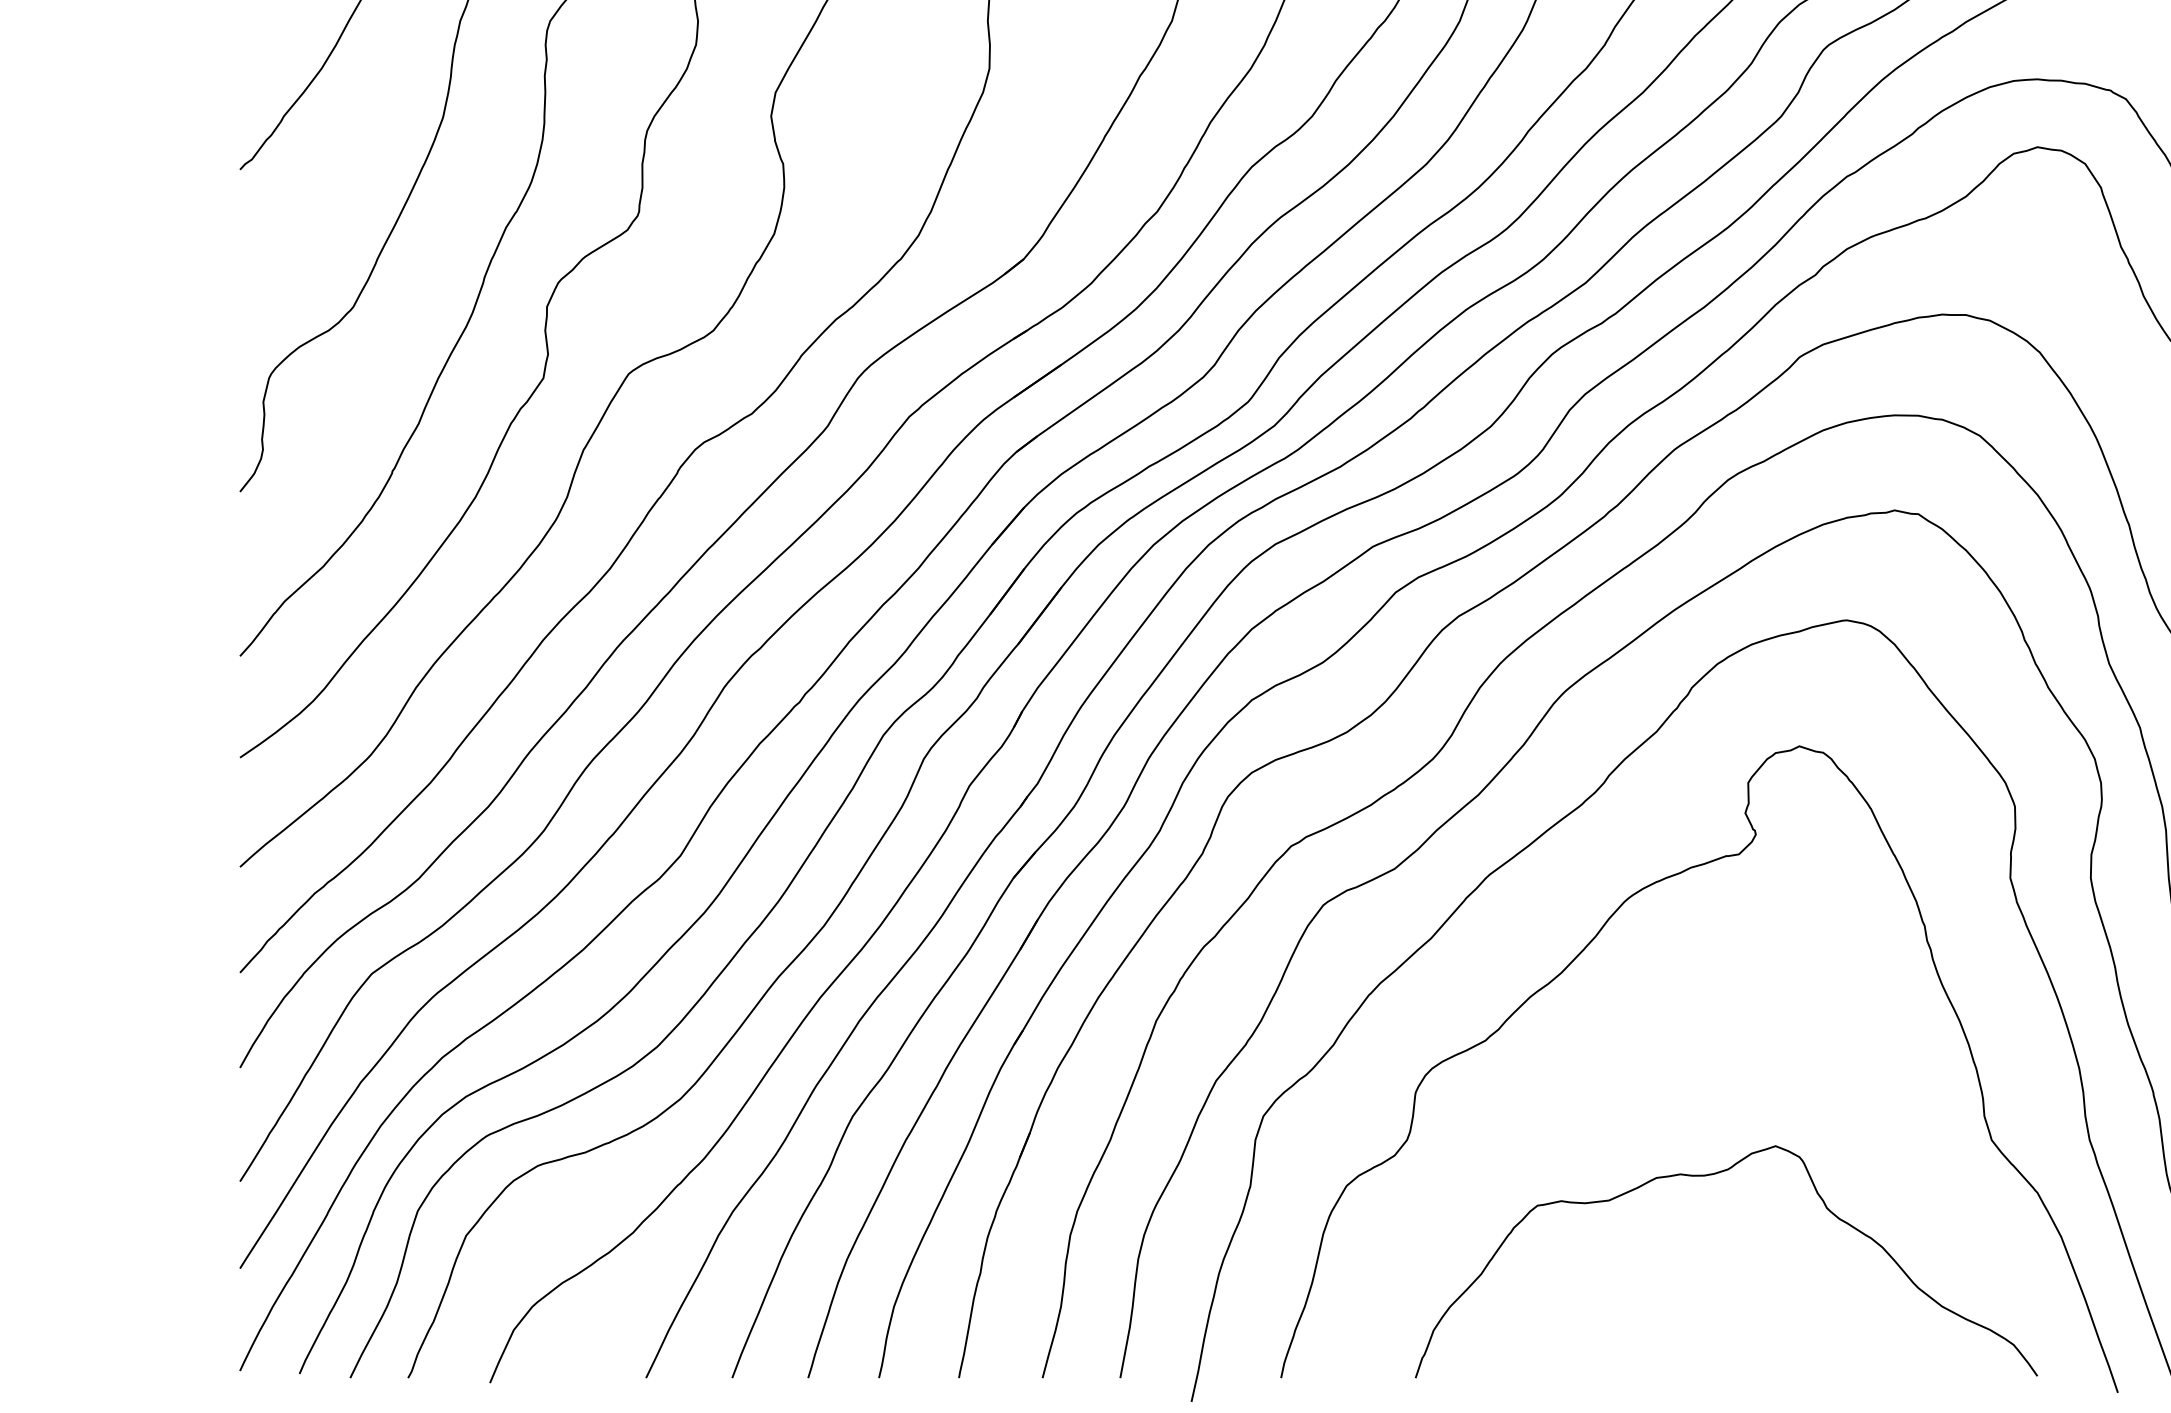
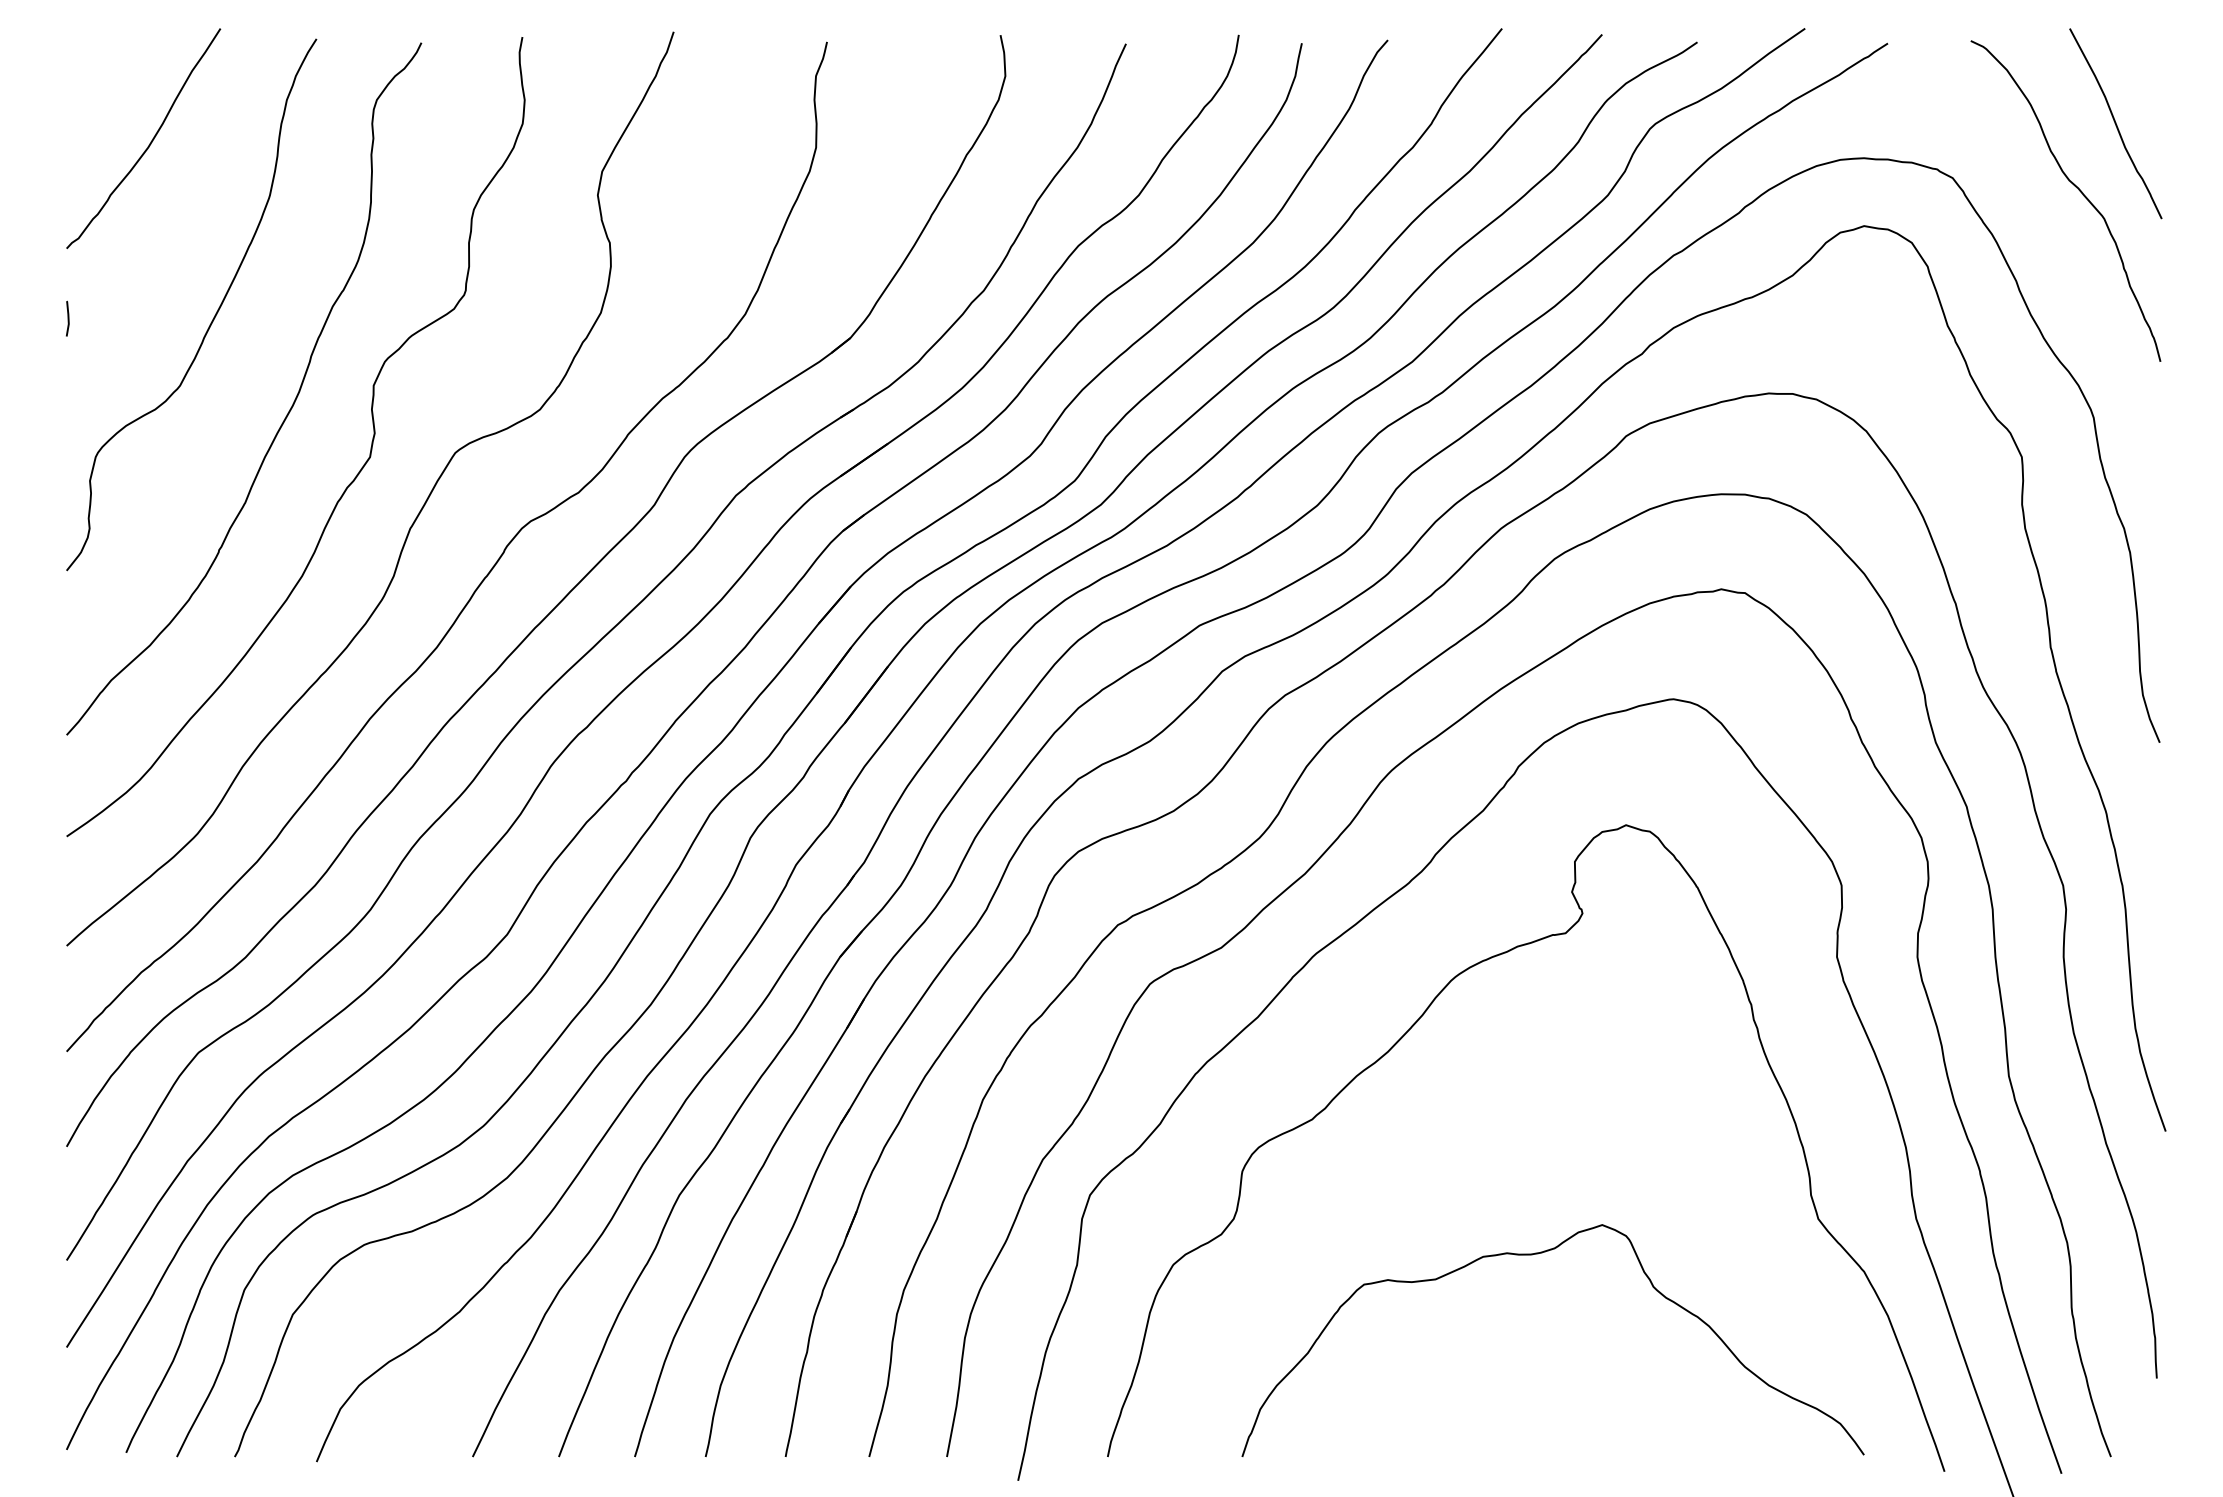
line: (240, 239) -> (67, 318), added

